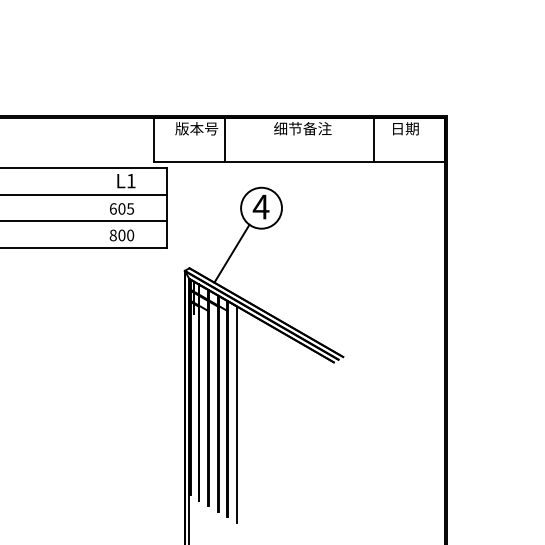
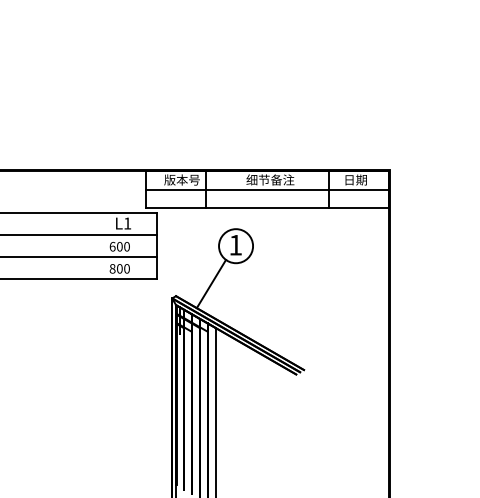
line: (299, 141) -> (267, 190), added
text: (260, 207) -> (235, 245), 4 -> 1
text: (129, 208) -> (126, 246), 605 -> 600

